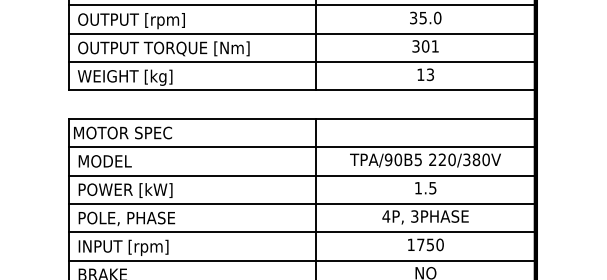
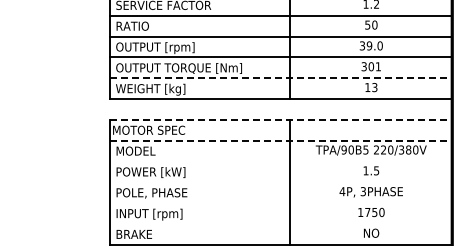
text: (423, 17) -> (369, 45), 35.0 -> 39.0
line: (303, 62) -> (281, 78), solid -> dashed
line: (303, 118) -> (281, 119), solid -> dashed
line: (303, 146) -> (281, 140), solid -> dashed
line: (301, 175) -> (280, 161), removed
line: (301, 204) -> (280, 182), removed
line: (301, 232) -> (280, 203), removed
line: (301, 261) -> (280, 224), removed

